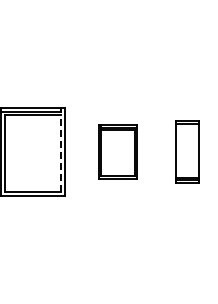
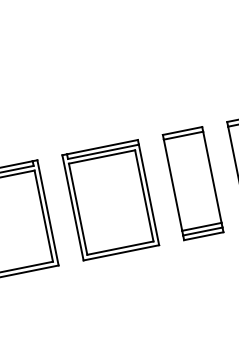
part: (117, 151) -> (110, 199), size x1.67
part: (187, 151) -> (193, 183), size x1.43
line: (60, 153) -> (43, 215), dashed -> solid

